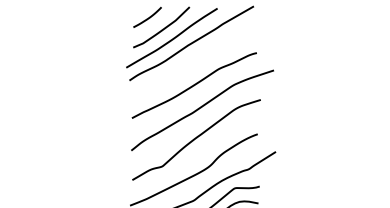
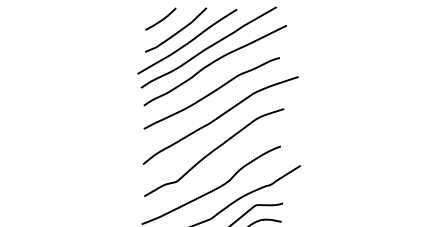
curve: (195, 58) -> (213, 63), added

